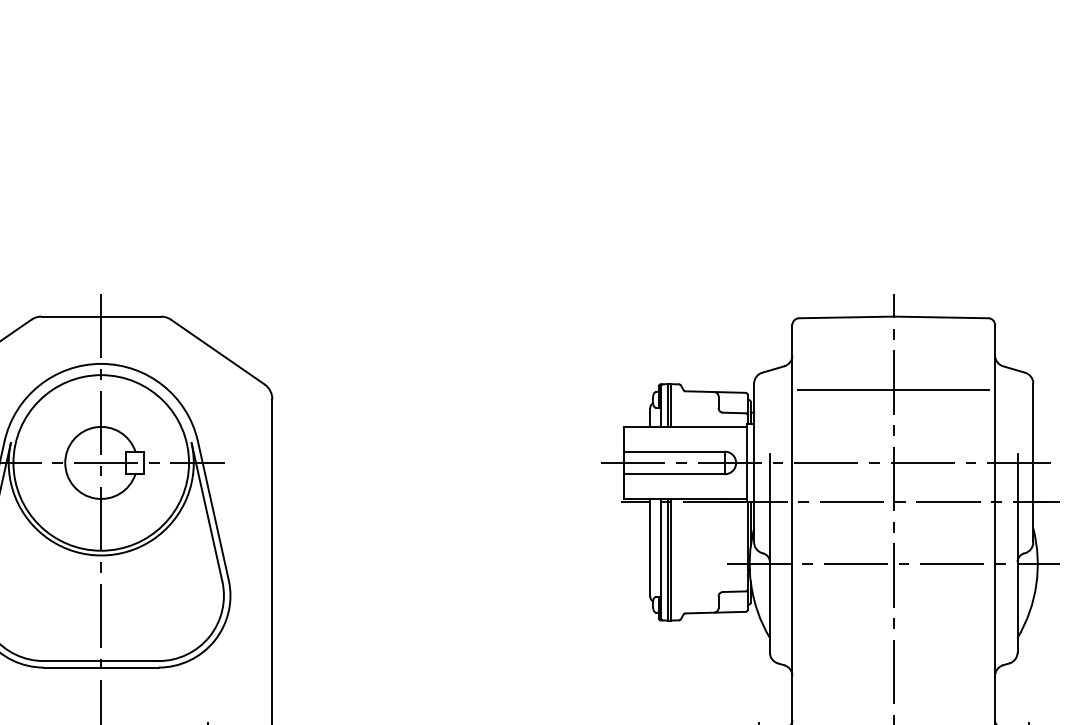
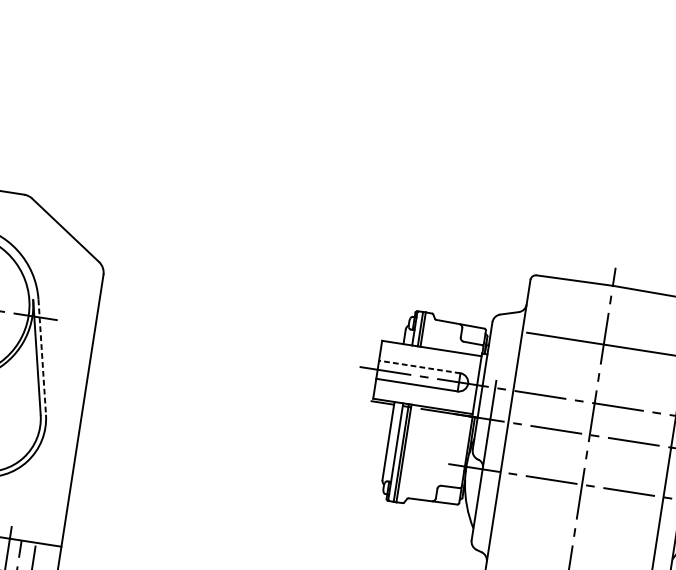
line: (674, 451) -> (420, 366), solid -> dashed
line: (213, 511) -> (42, 357), solid -> dashed

